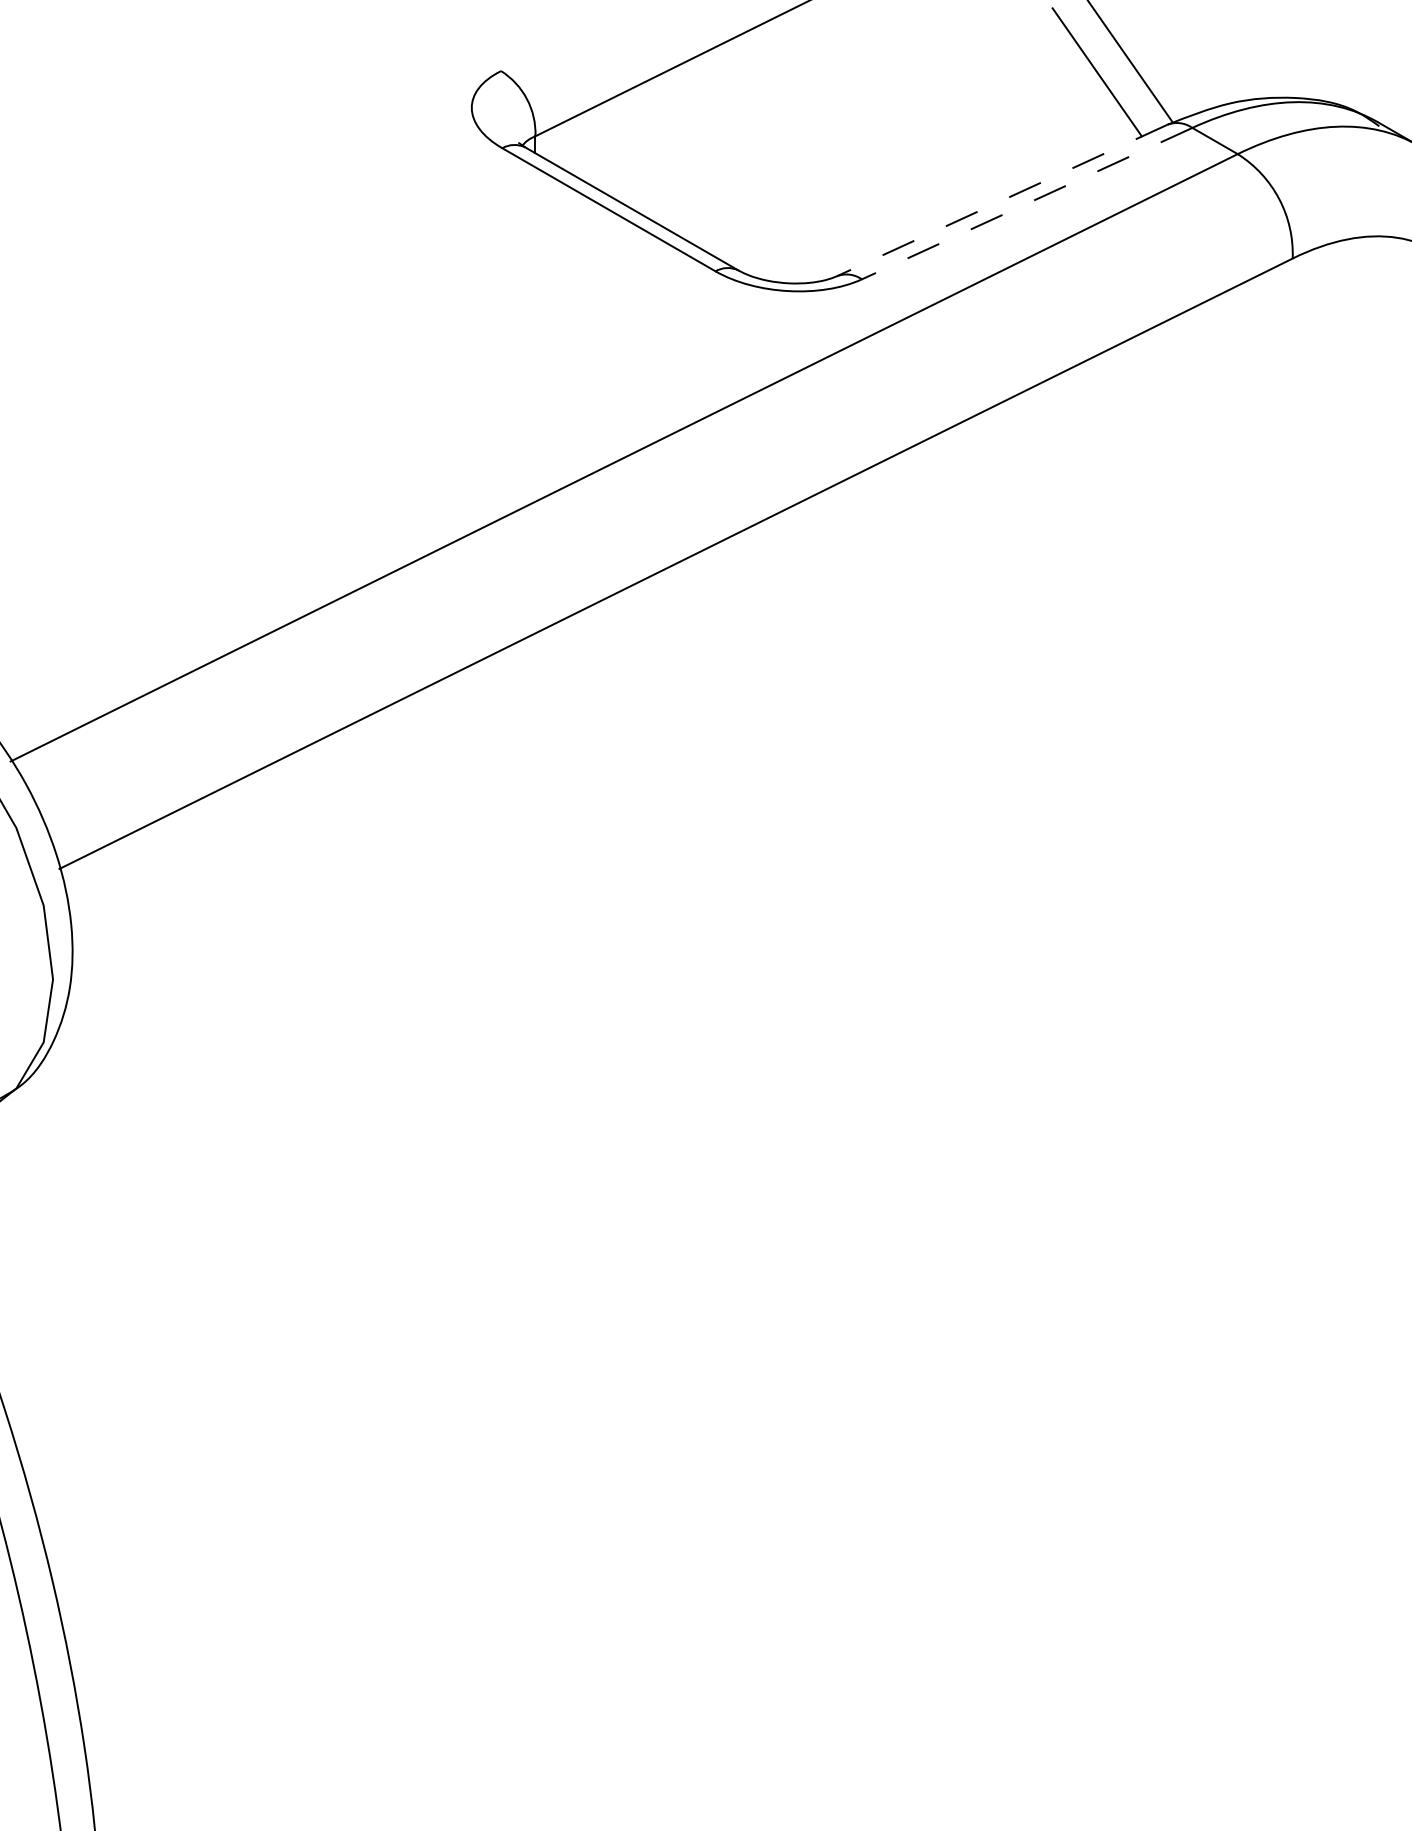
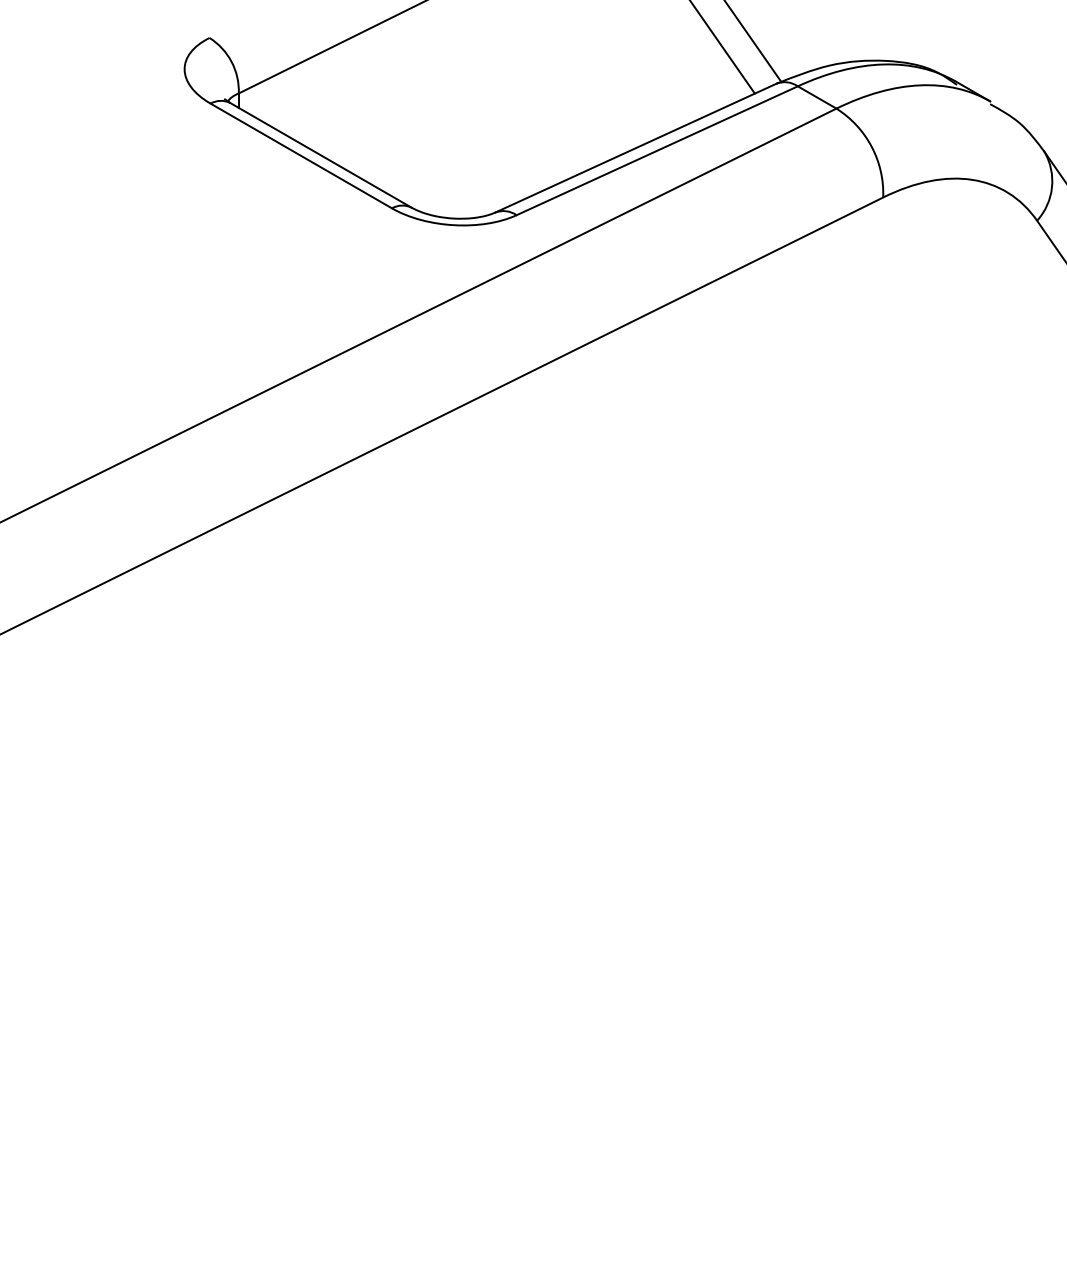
line: (1002, 200) -> (636, 148), dashed -> solid
line: (1027, 203) -> (657, 150), dashed -> solid

